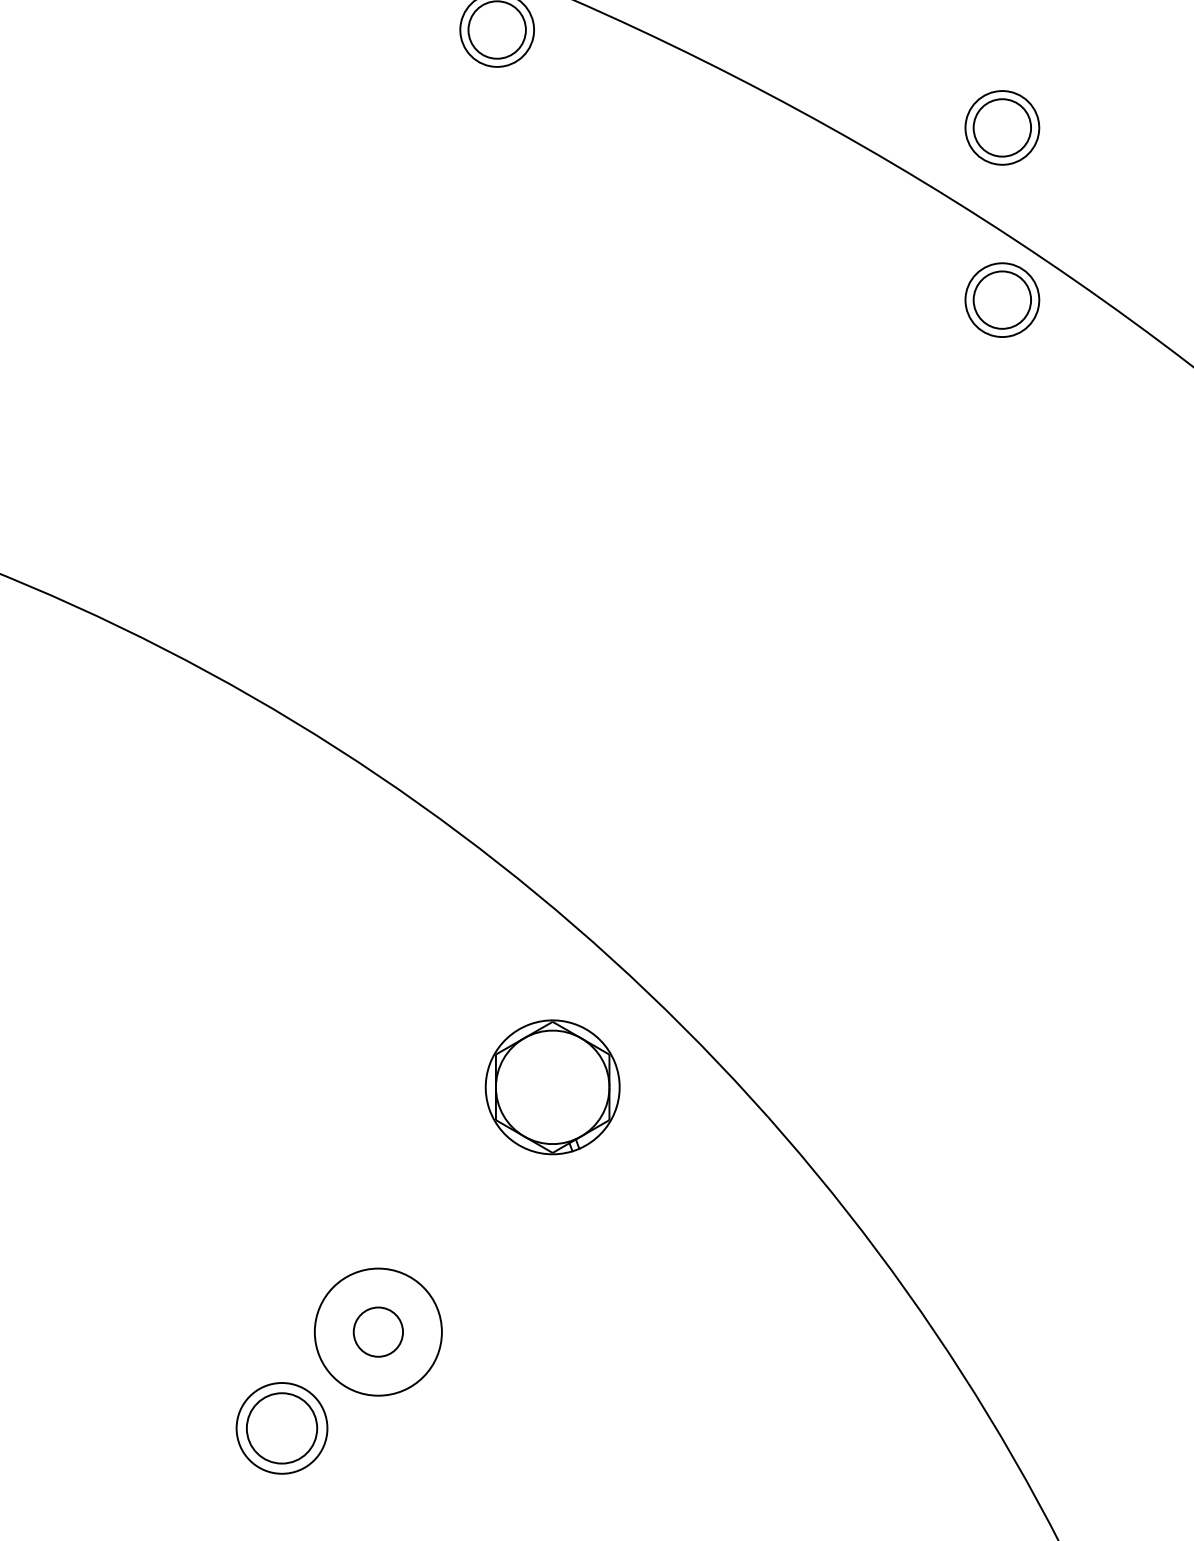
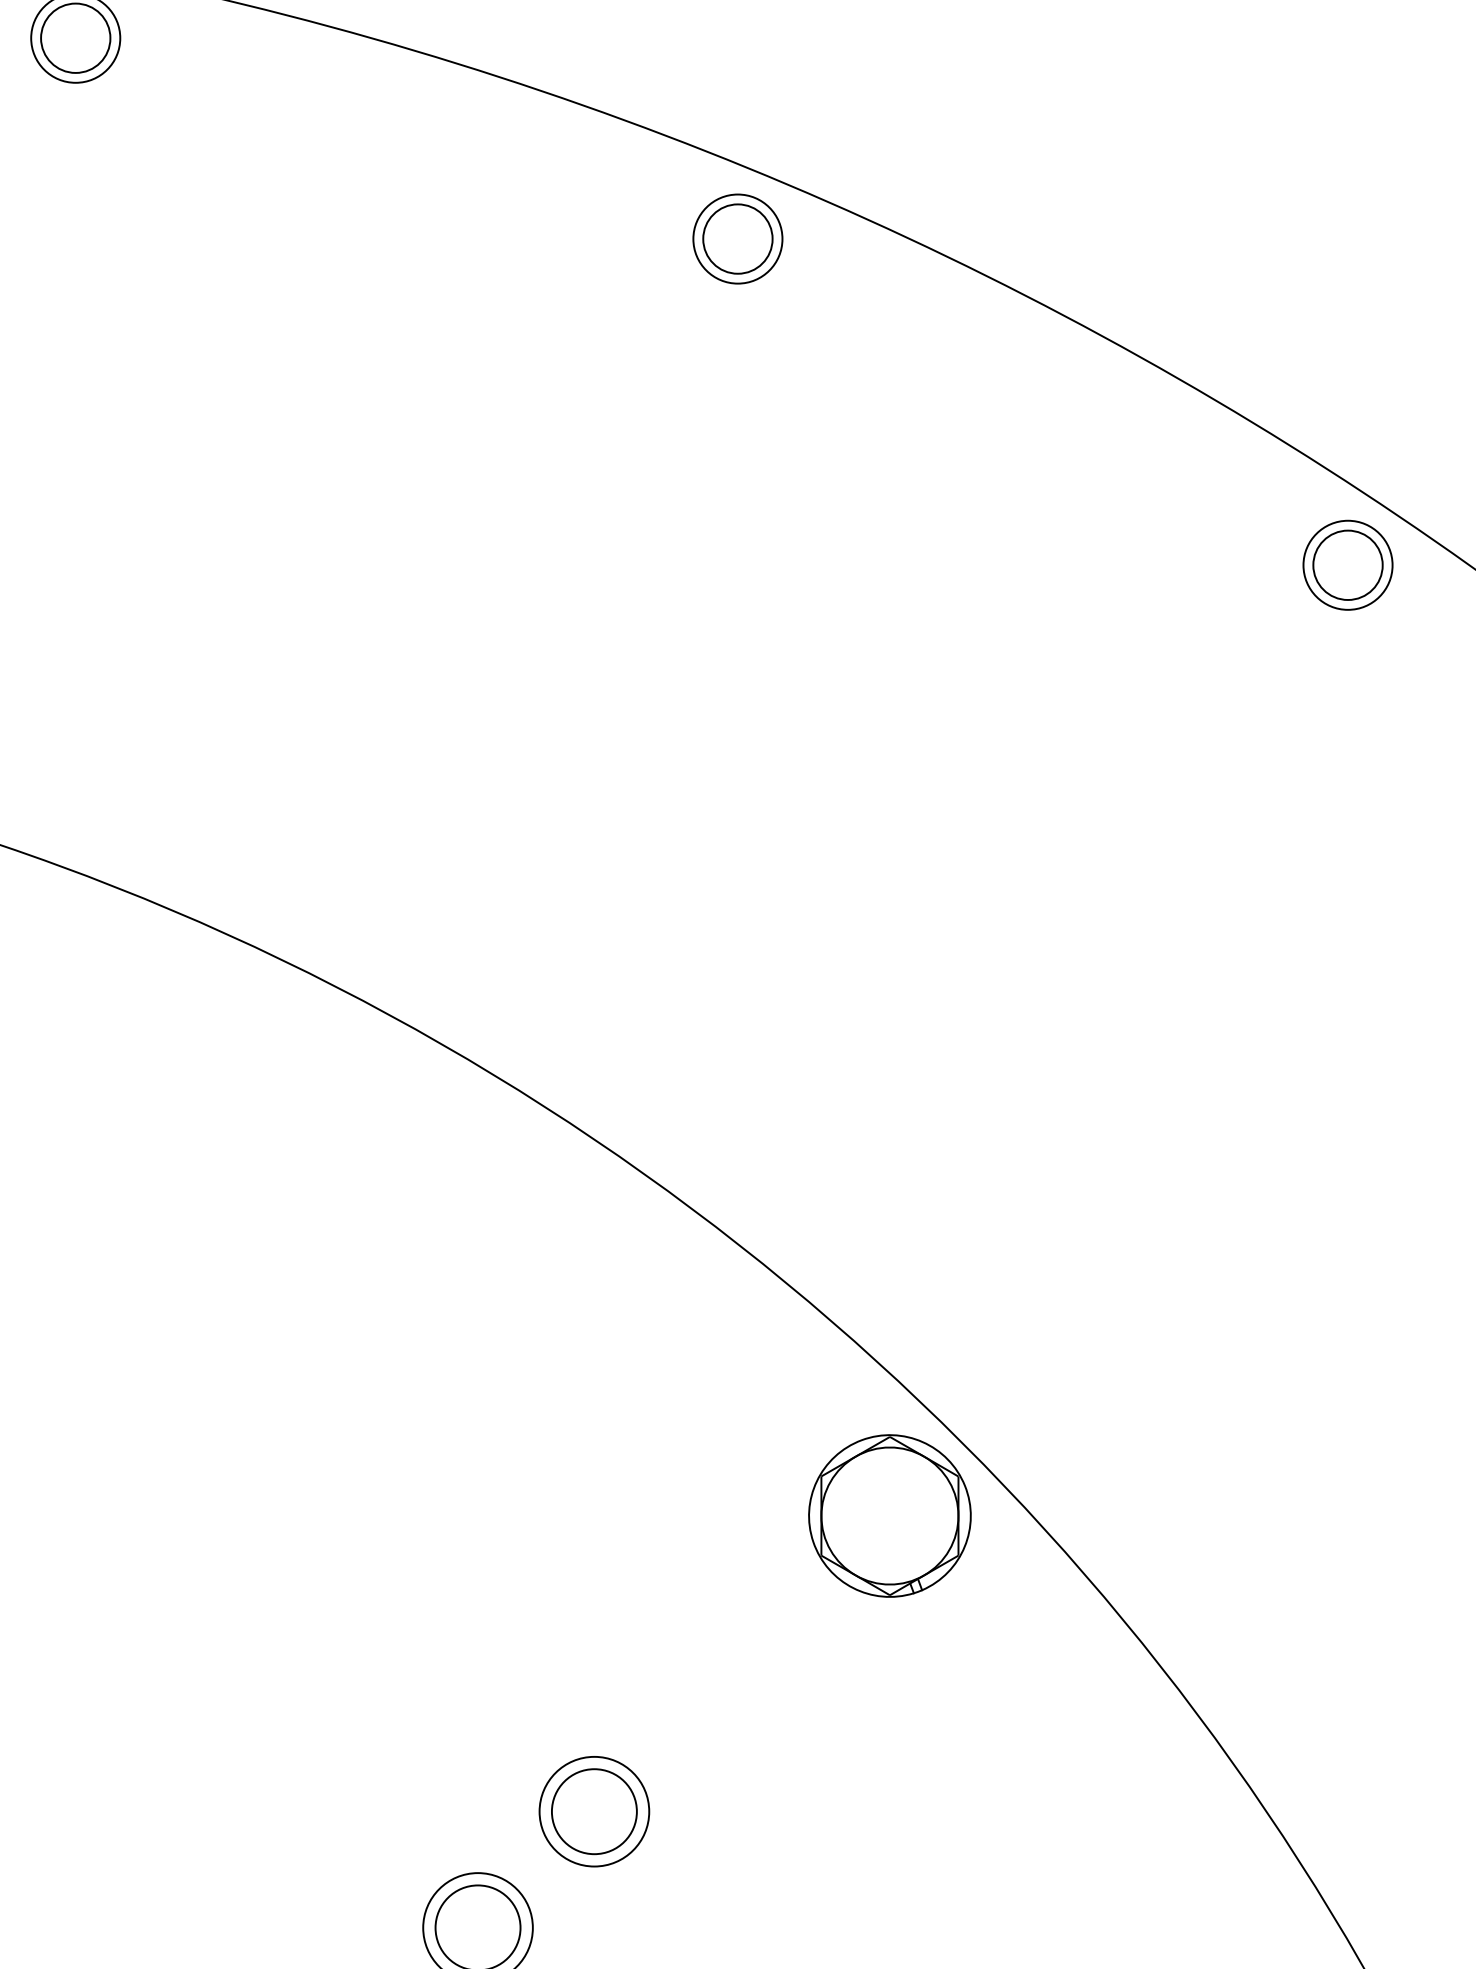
part: (1001, 127) -> (1347, 356), removed
part: (552, 1086) -> (889, 1515), moved
circle: (377, 1331) -> (593, 1811), size x1.43
circle: (378, 1331) -> (594, 1811), size x0.71

